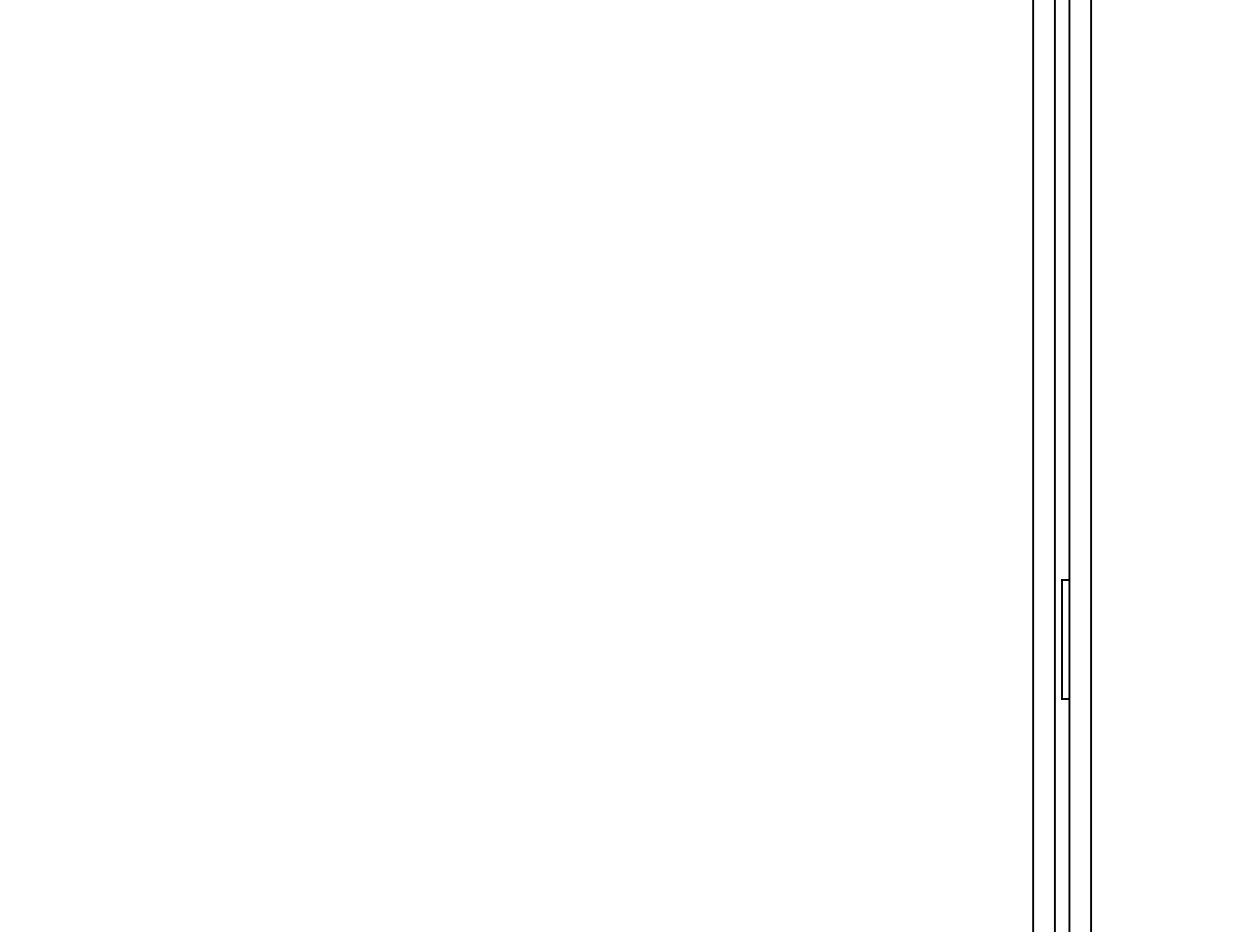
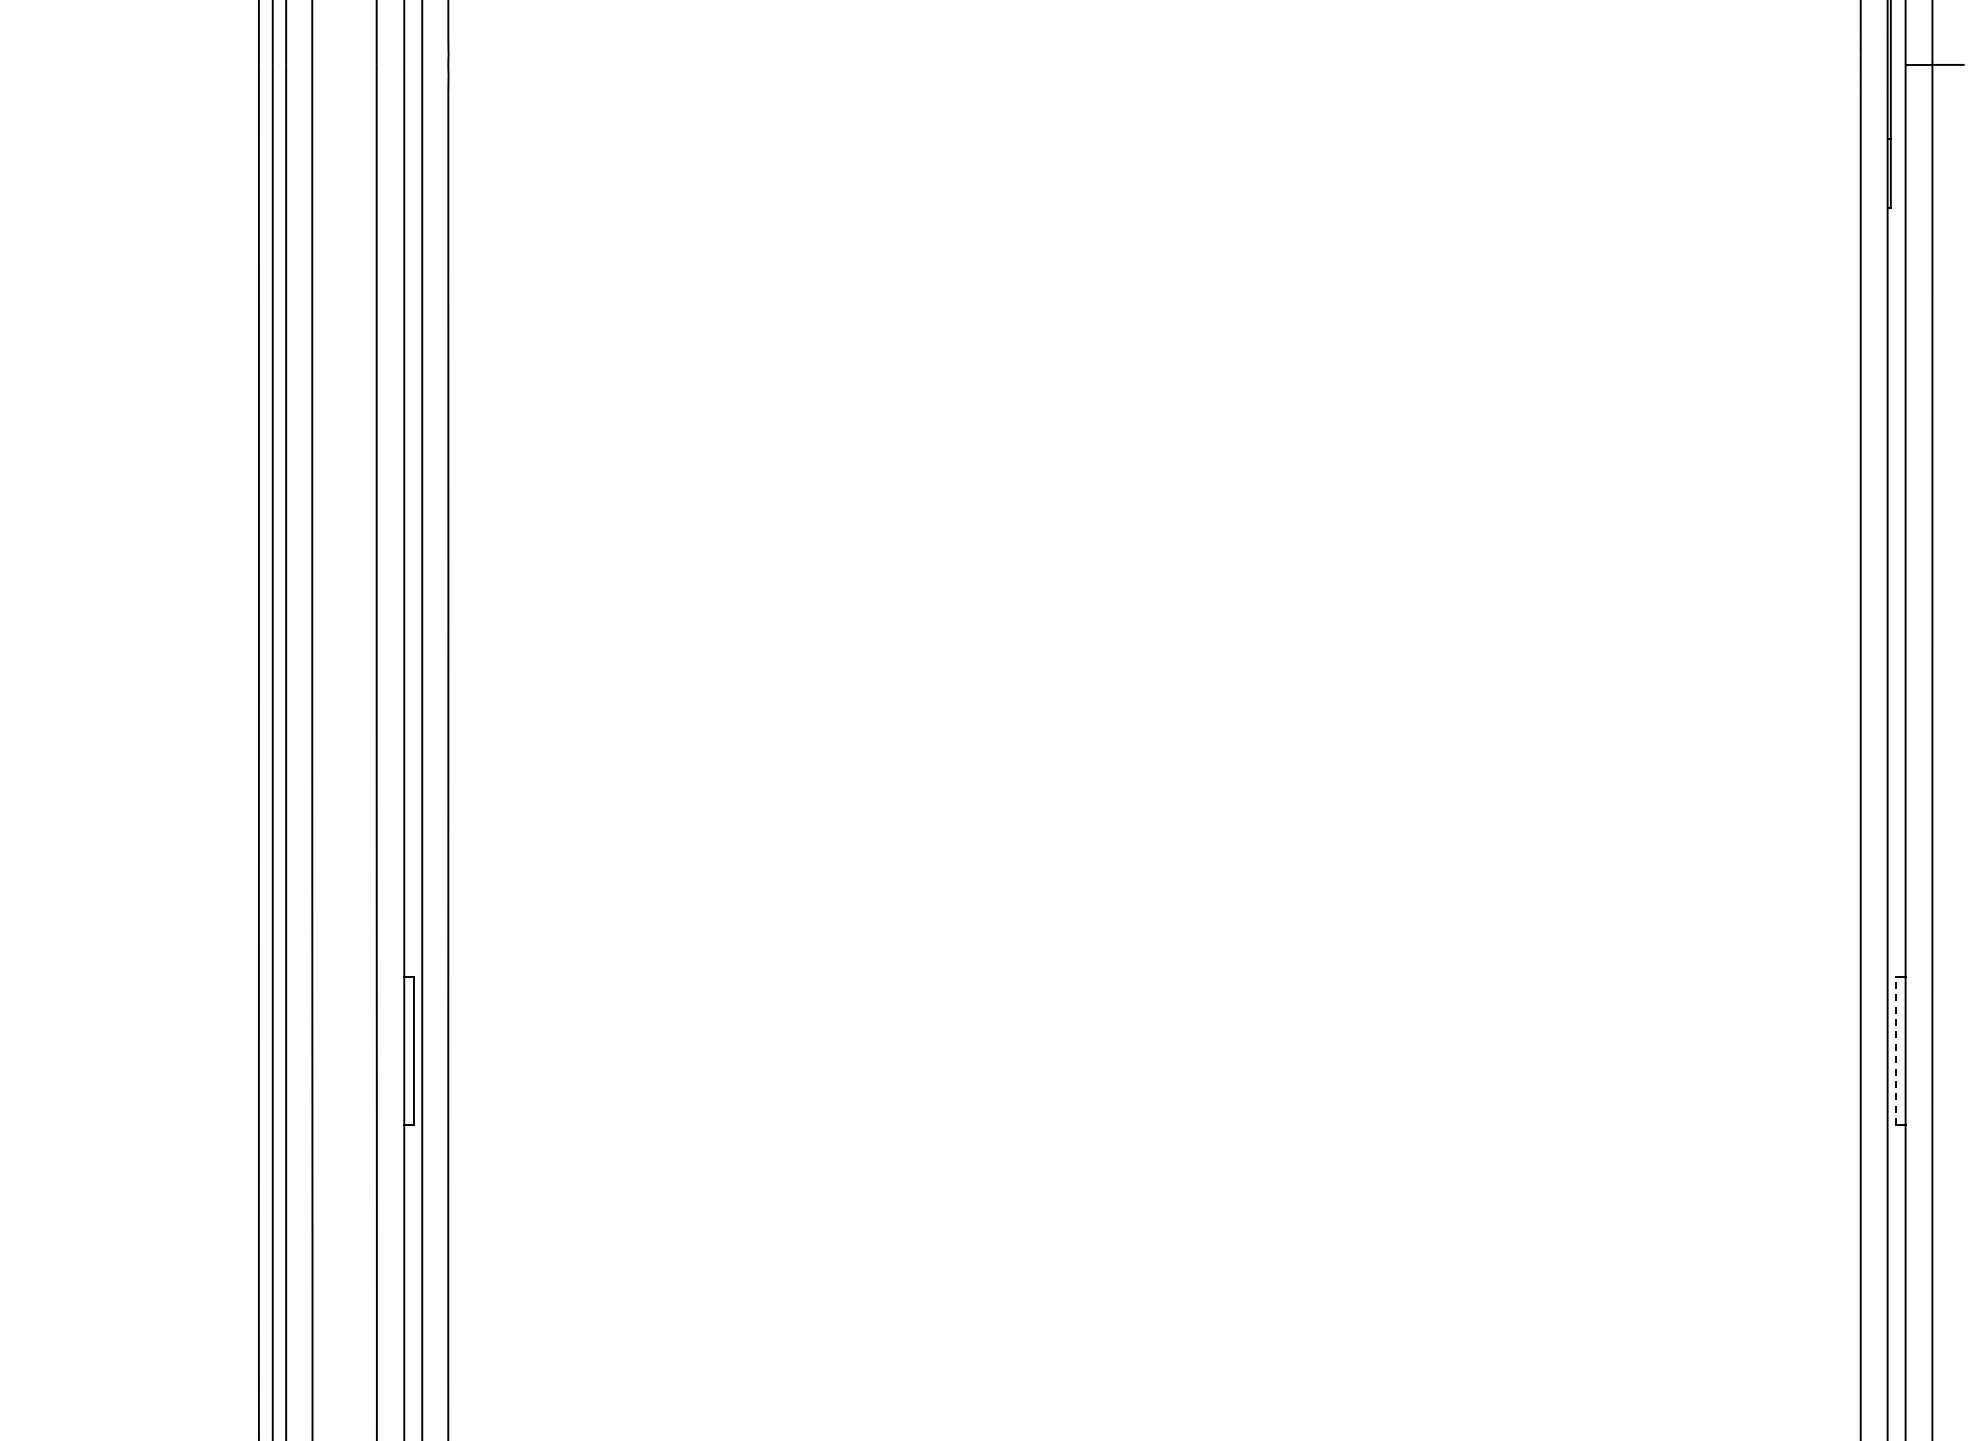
line: (1062, 639) -> (1896, 1051), solid -> dashed

